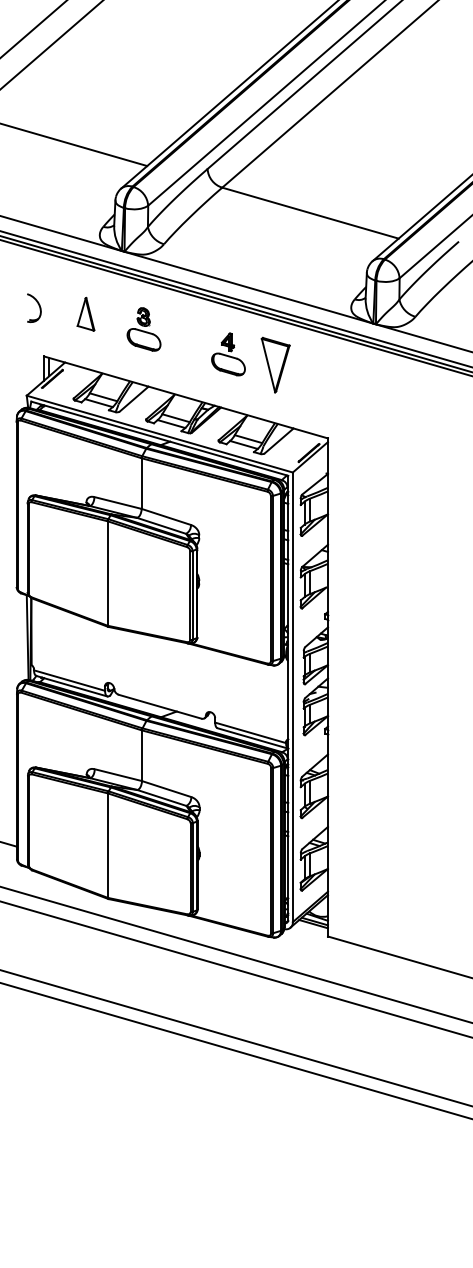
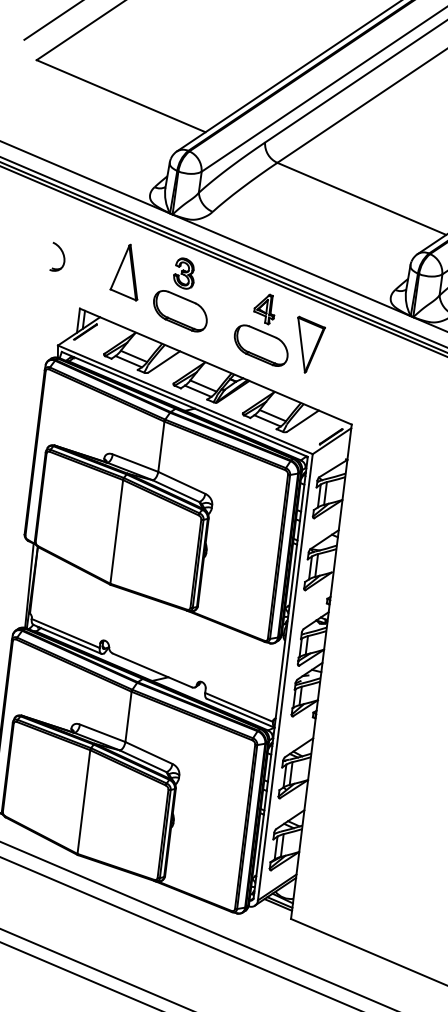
part: (34, 307) -> (58, 256), moved
part: (85, 314) -> (126, 272), size x1.67
part: (143, 329) -> (181, 294), size x1.67
part: (228, 354) -> (263, 329), size x1.67

